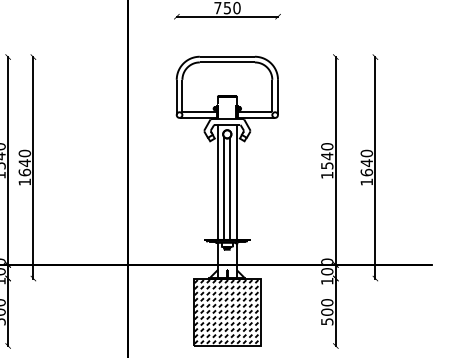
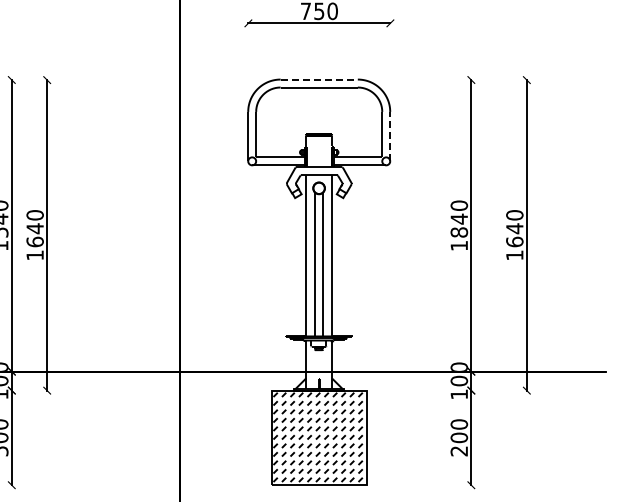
line: (227, 56) -> (319, 79), solid -> dashed
line: (278, 97) -> (390, 136), solid -> dashed
text: (327, 165) -> (459, 232), 1540 -> 1840
text: (327, 321) -> (459, 451), 500 -> 200

